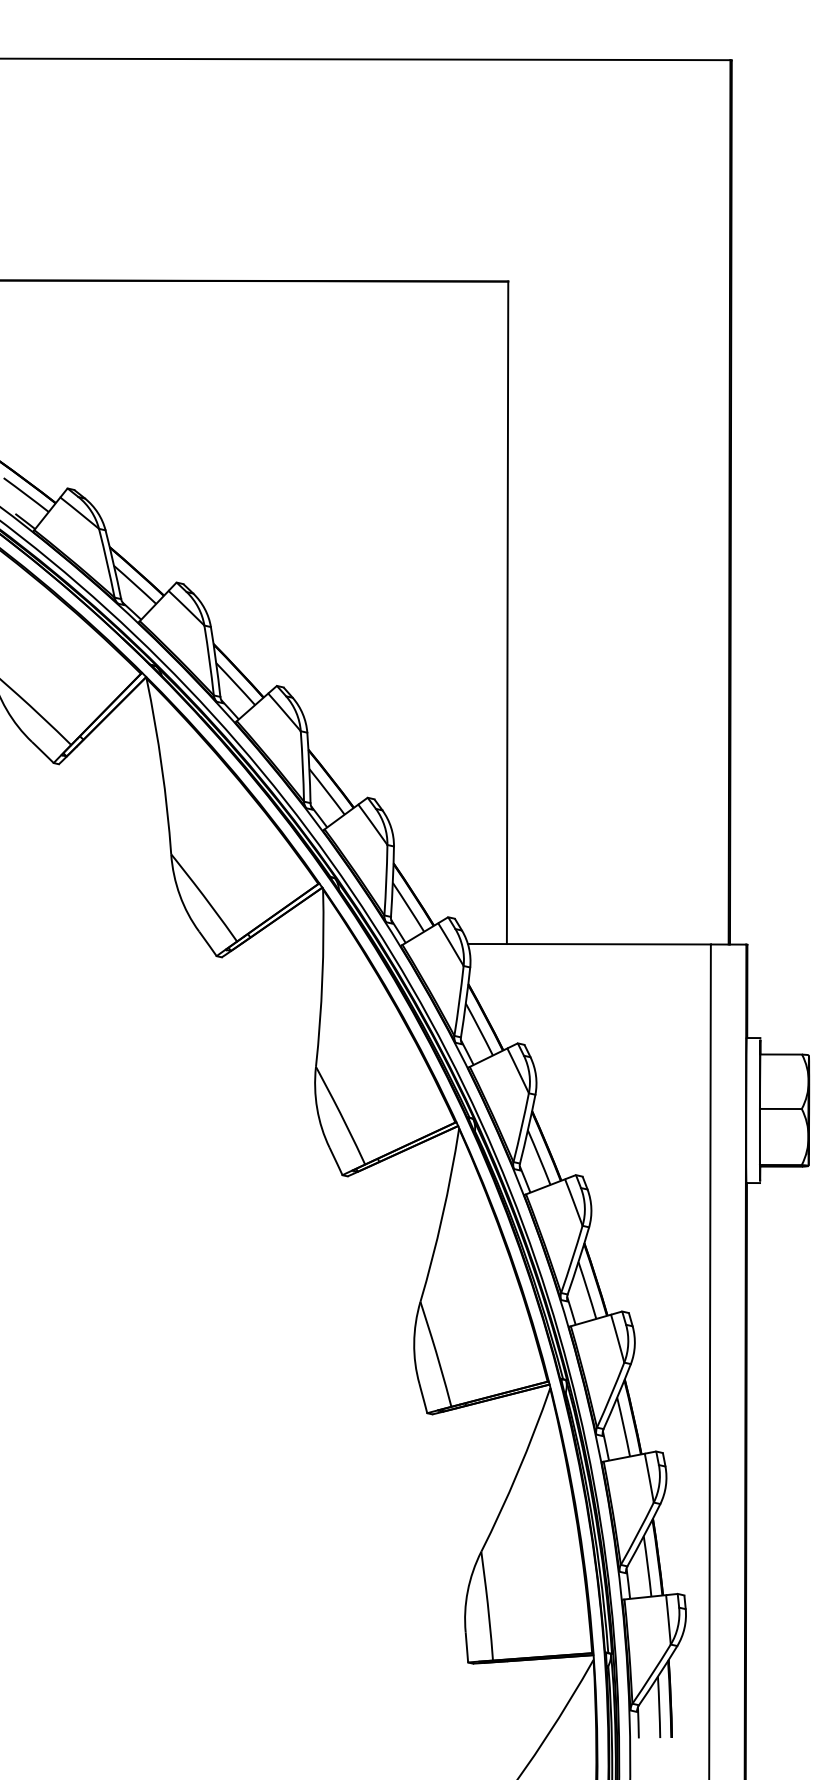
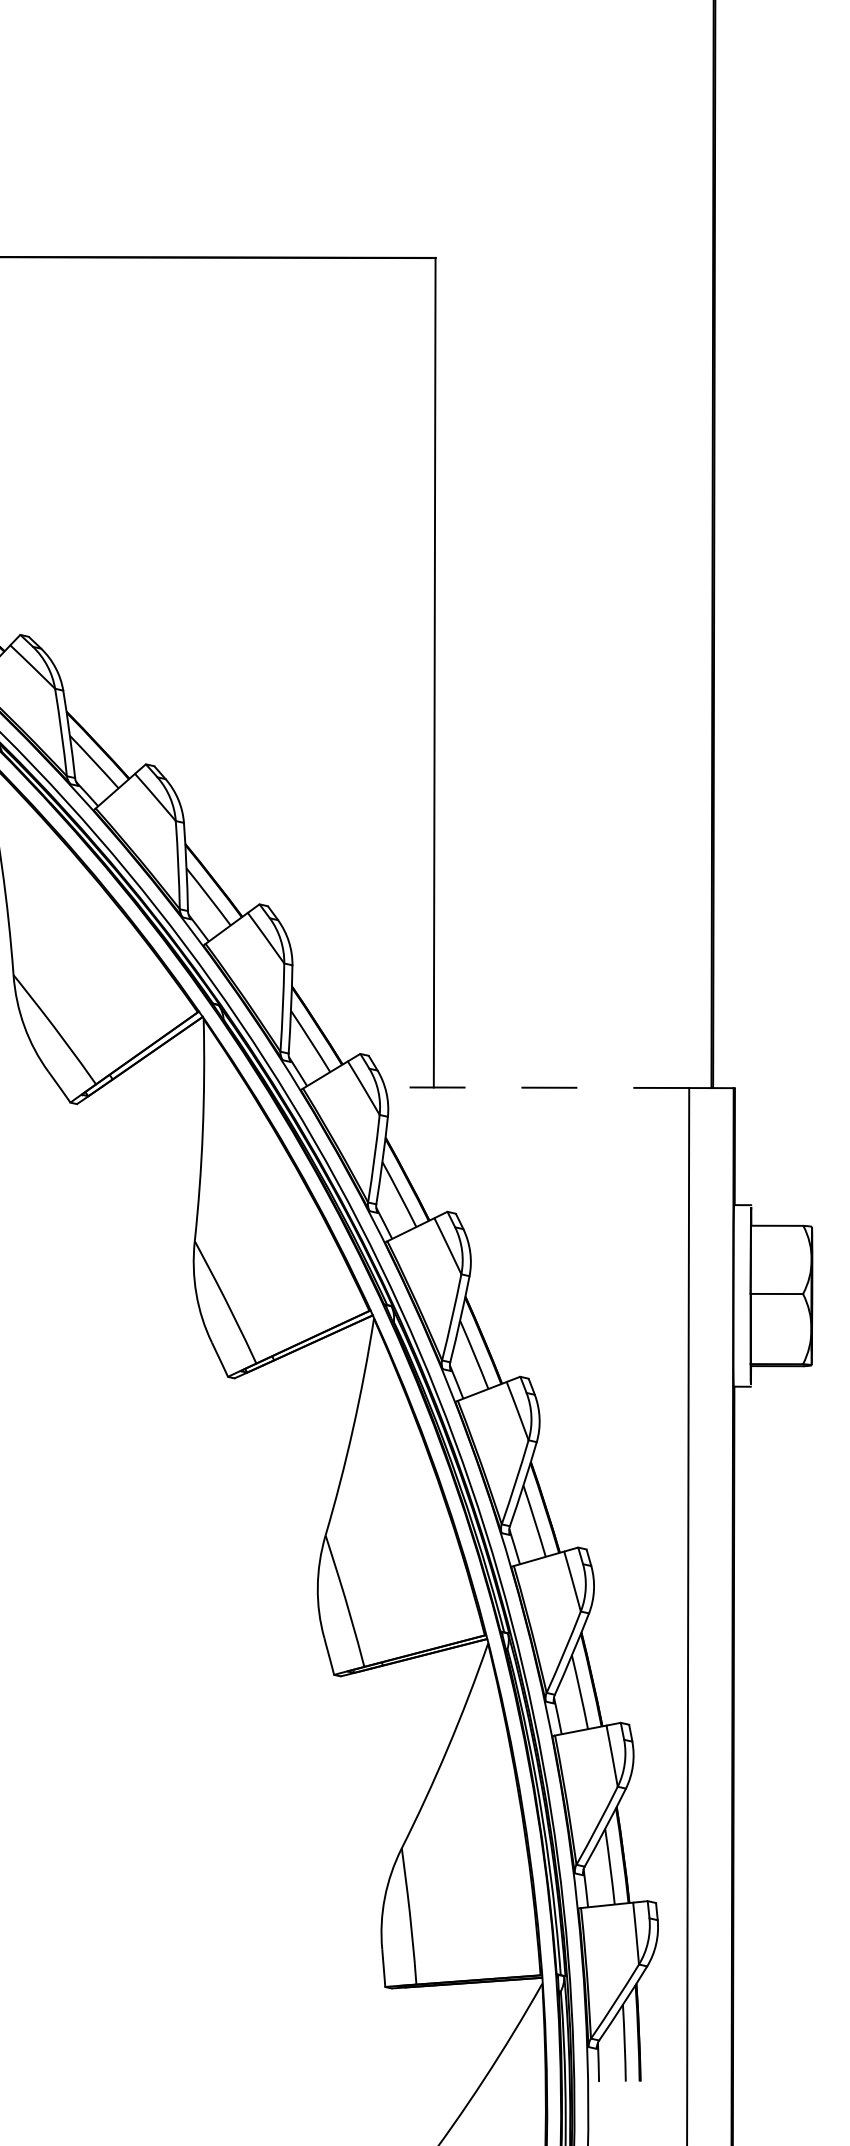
line: (588, 944) -> (536, 1088), solid -> dashed

